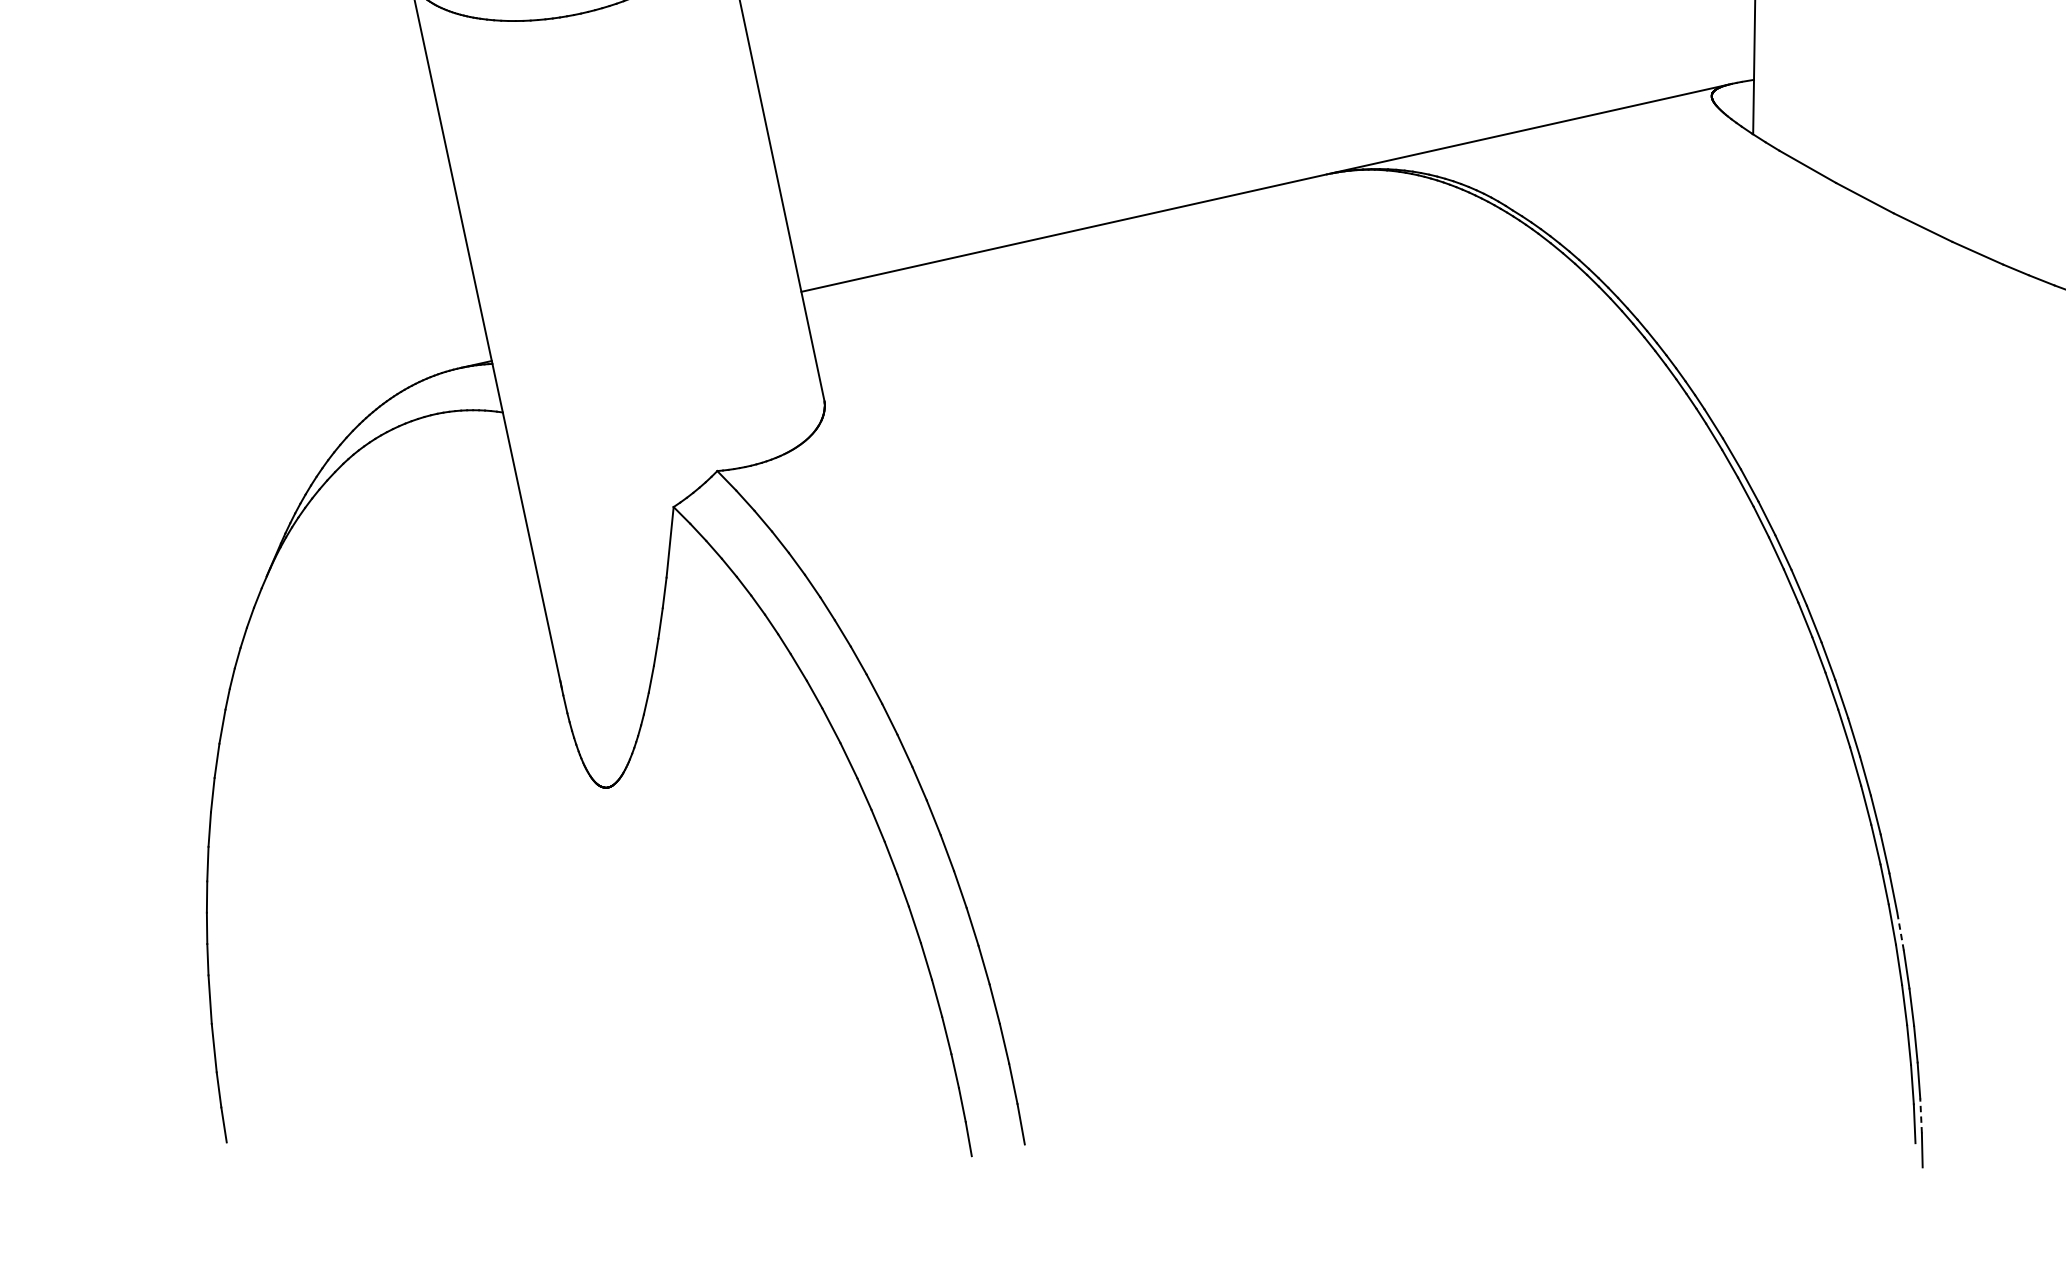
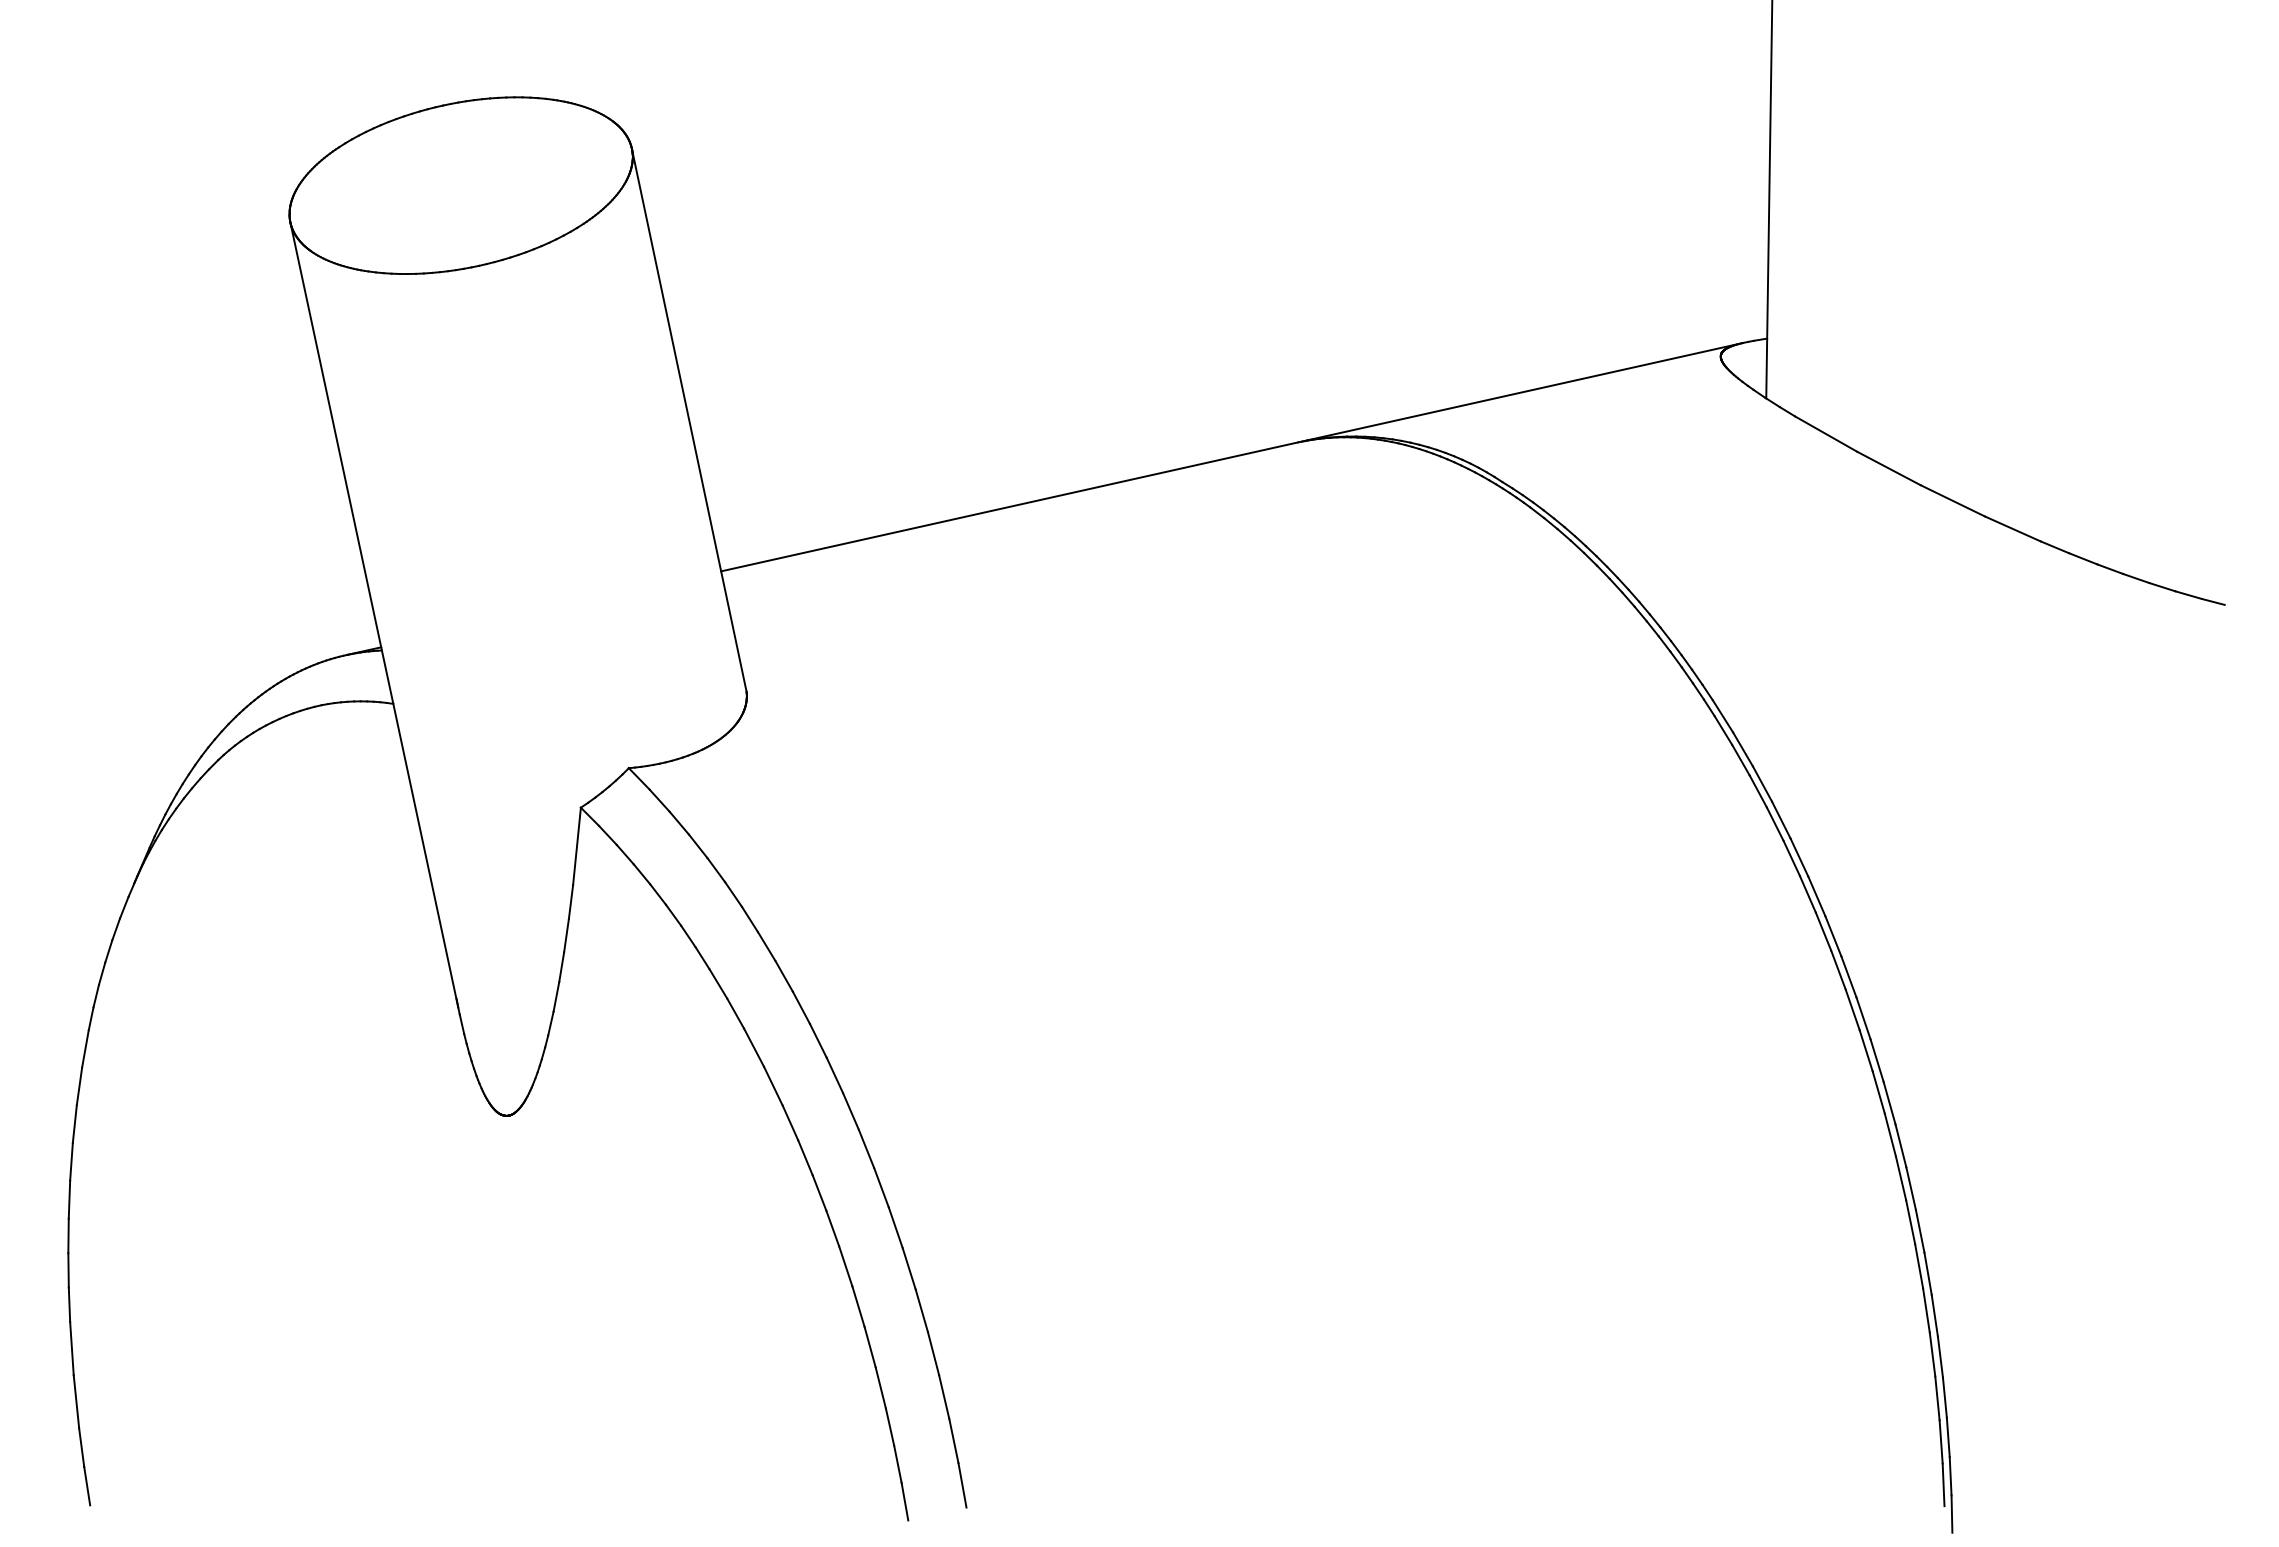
line: (1900, 931) -> (1927, 1273), dashed -> solid
line: (1920, 1115) -> (1950, 1475), dashed -> solid

